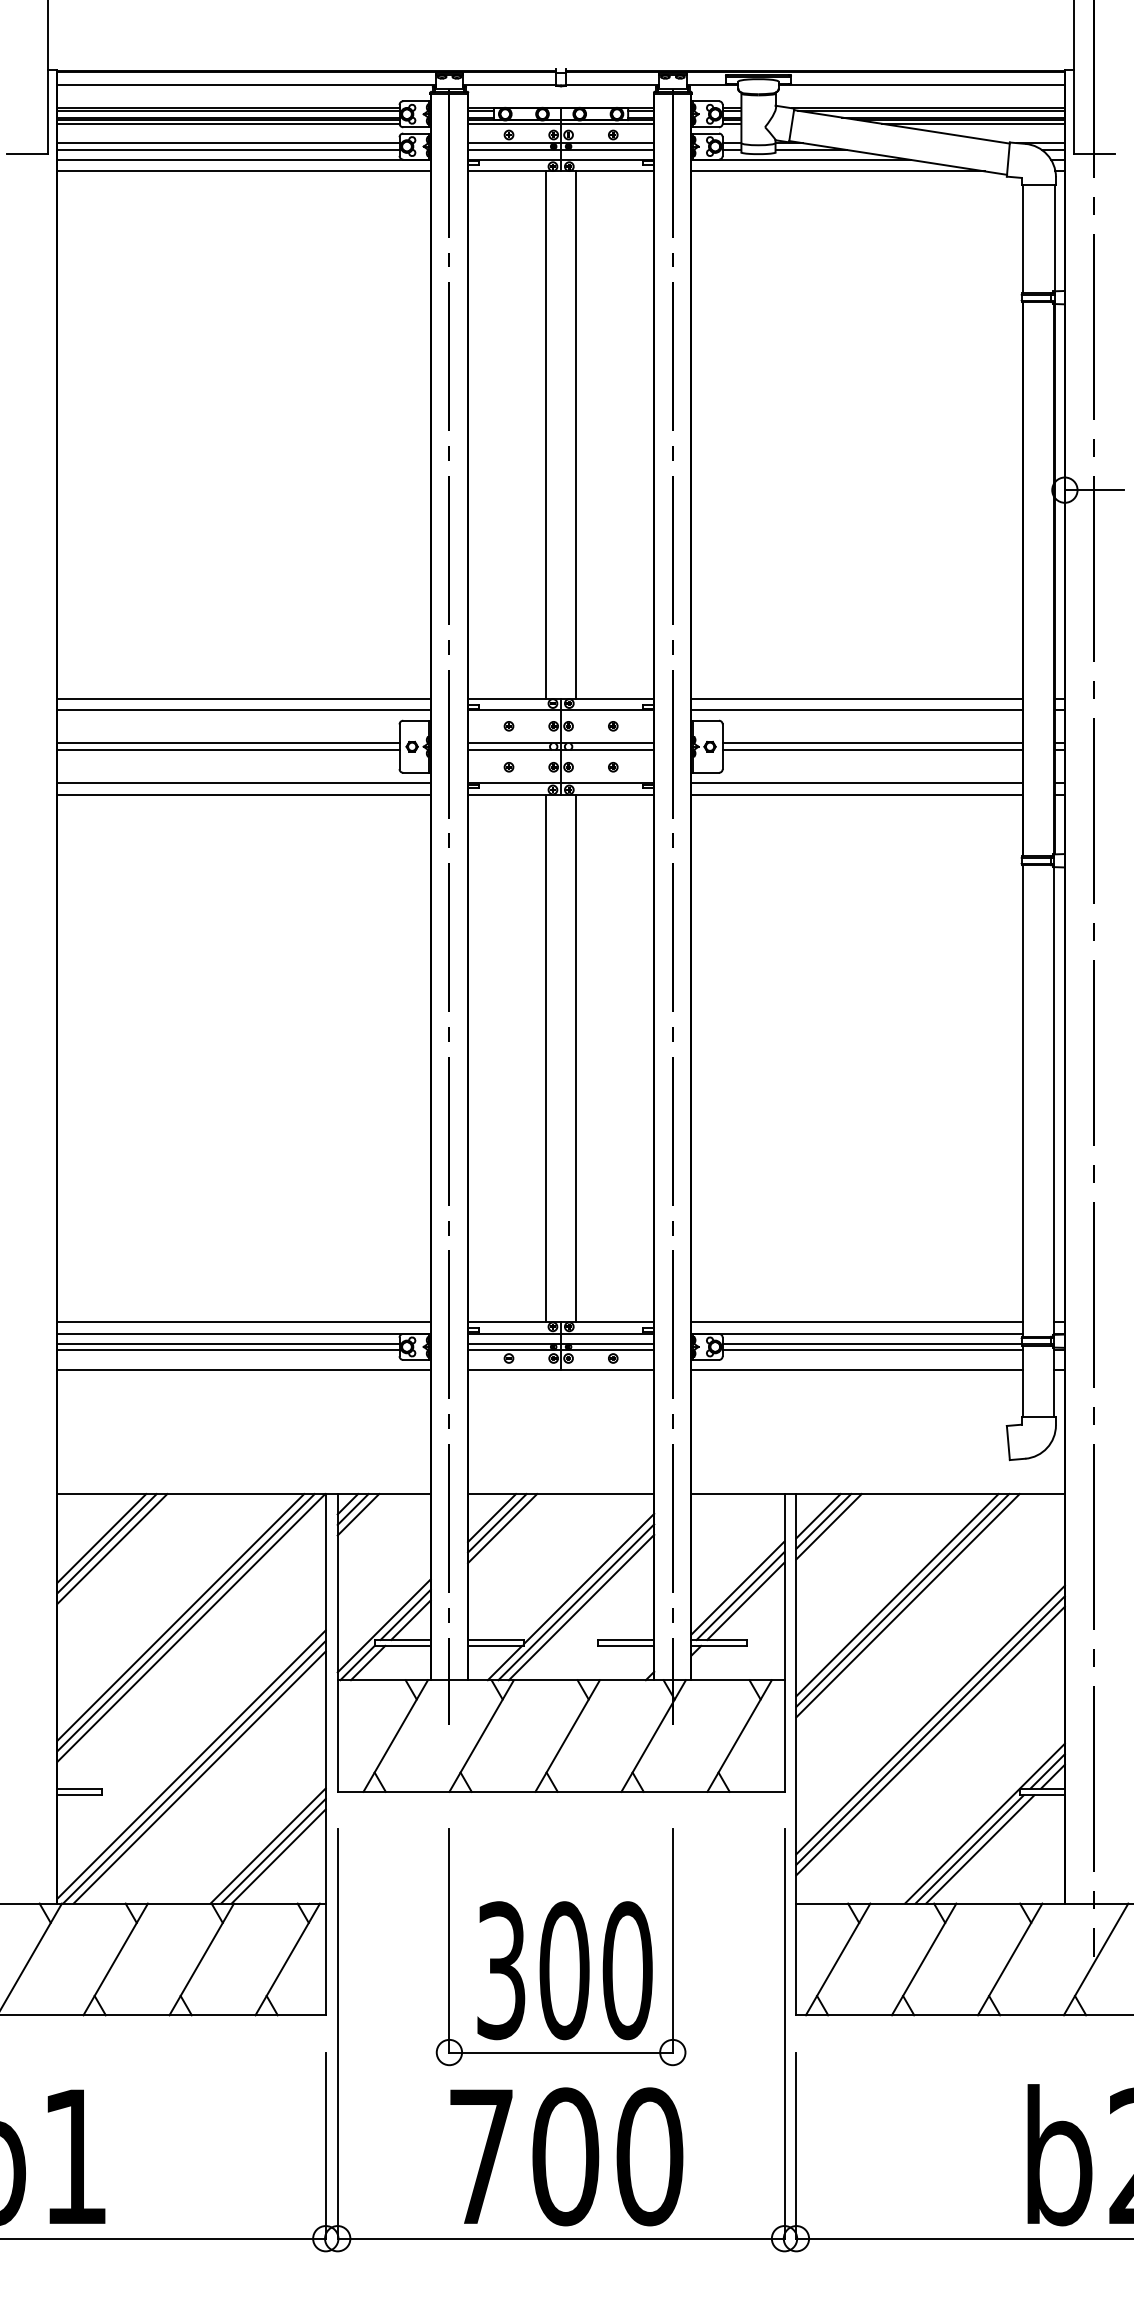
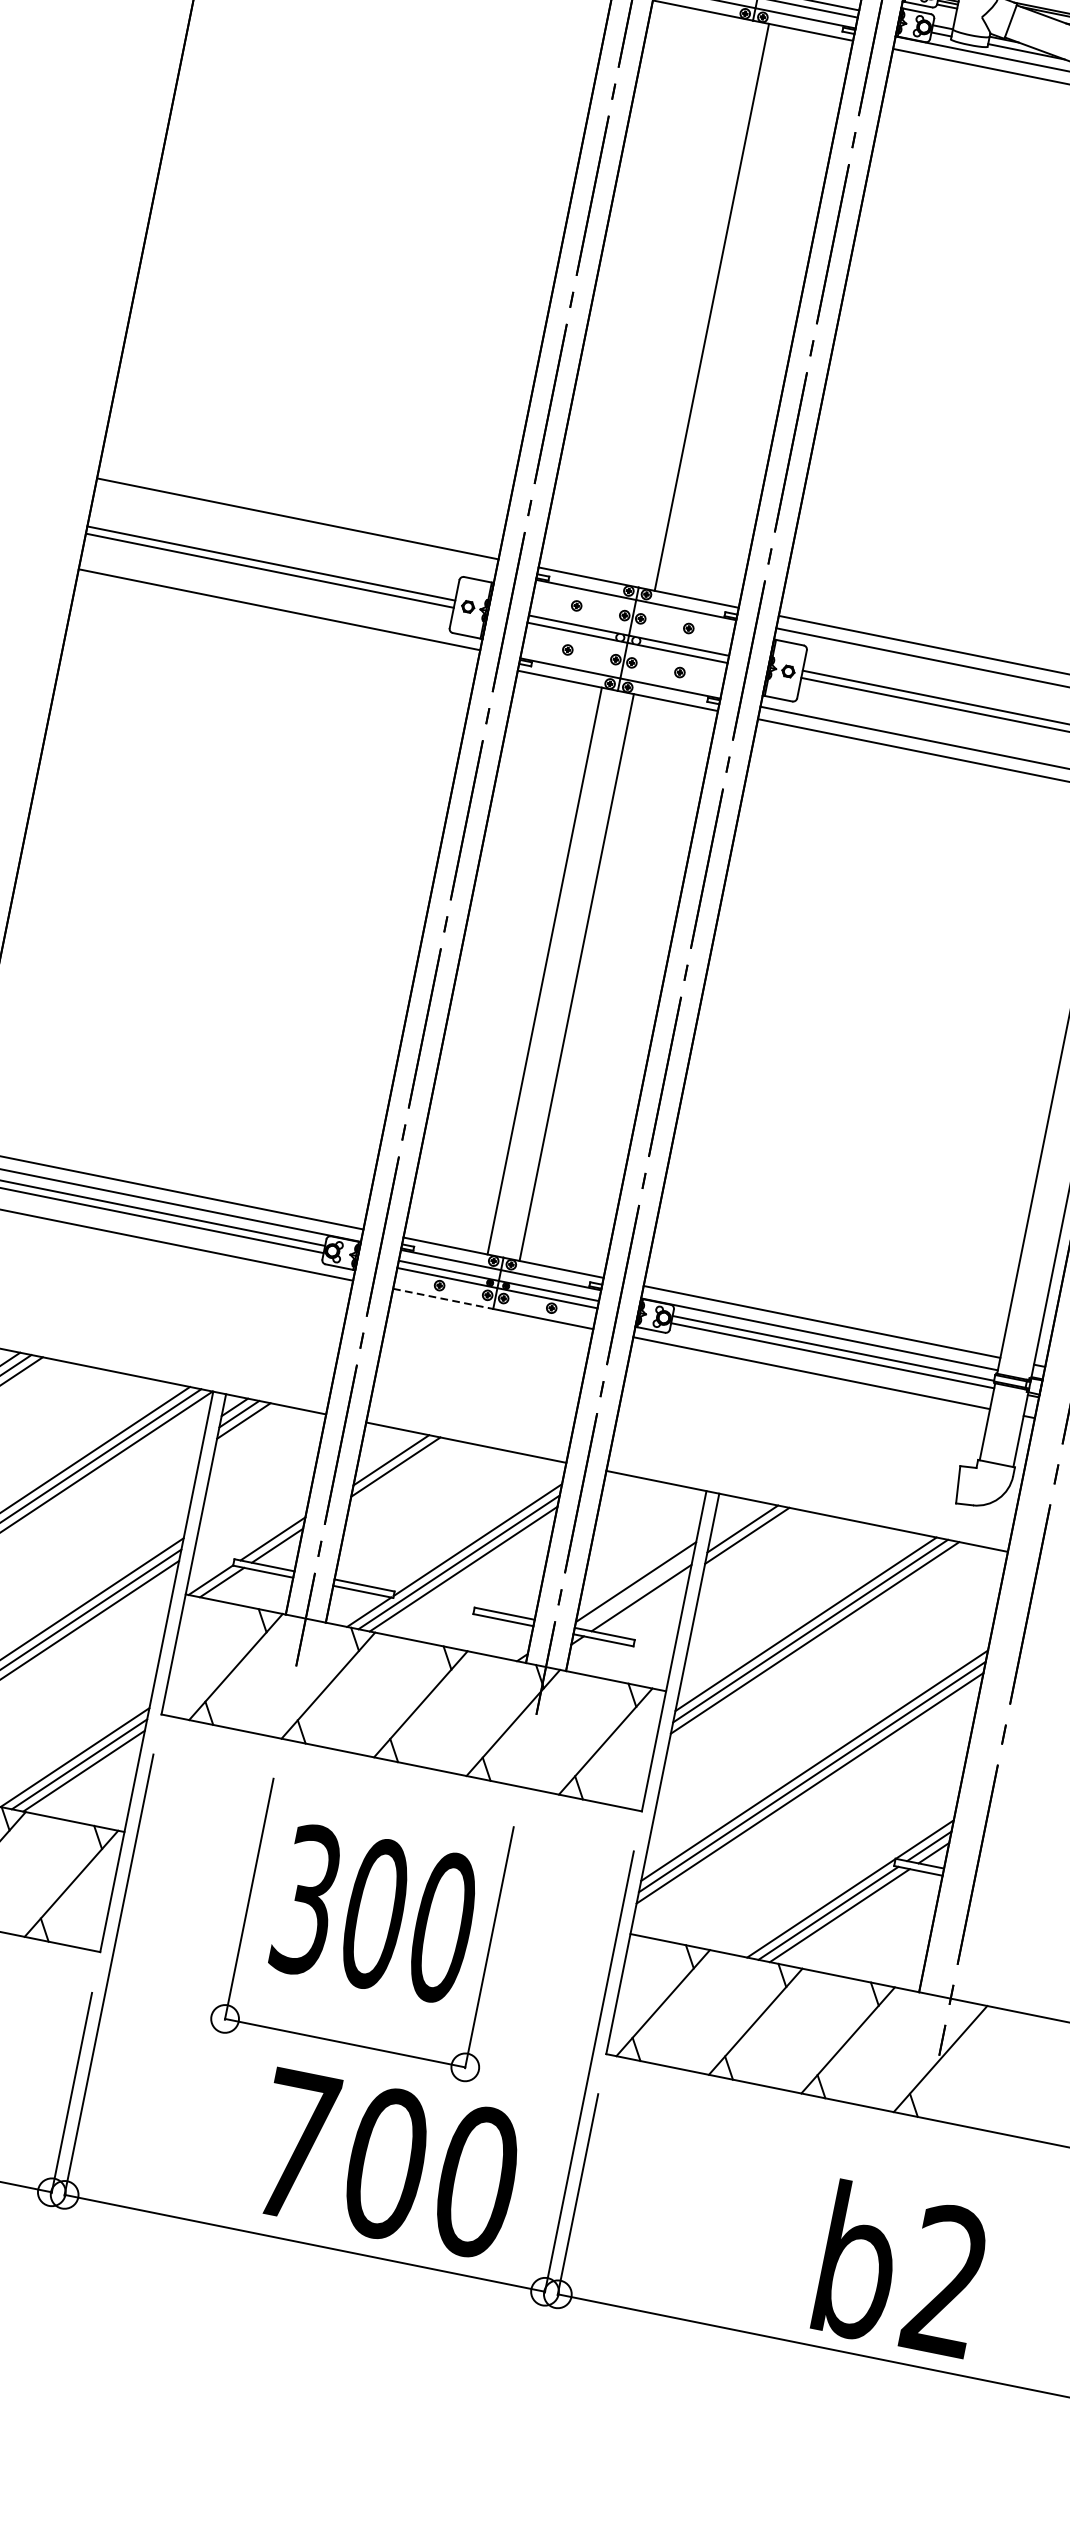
line: (546, 434) -> (680, 300), removed
line: (243, 710) -> (294, 531), removed
line: (243, 794) -> (276, 621), removed
line: (514, 1369) -> (443, 1298), solid -> dashed
line: (818, 1516) -> (738, 1522), removed
line: (492, 1518) -> (387, 1454), removed
line: (740, 1595) -> (637, 1590), removed
line: (383, 1625) -> (246, 1545), removed
text: (564, 1970) -> (375, 1913), moved
text: (566, 2156) -> (387, 2163), moved

